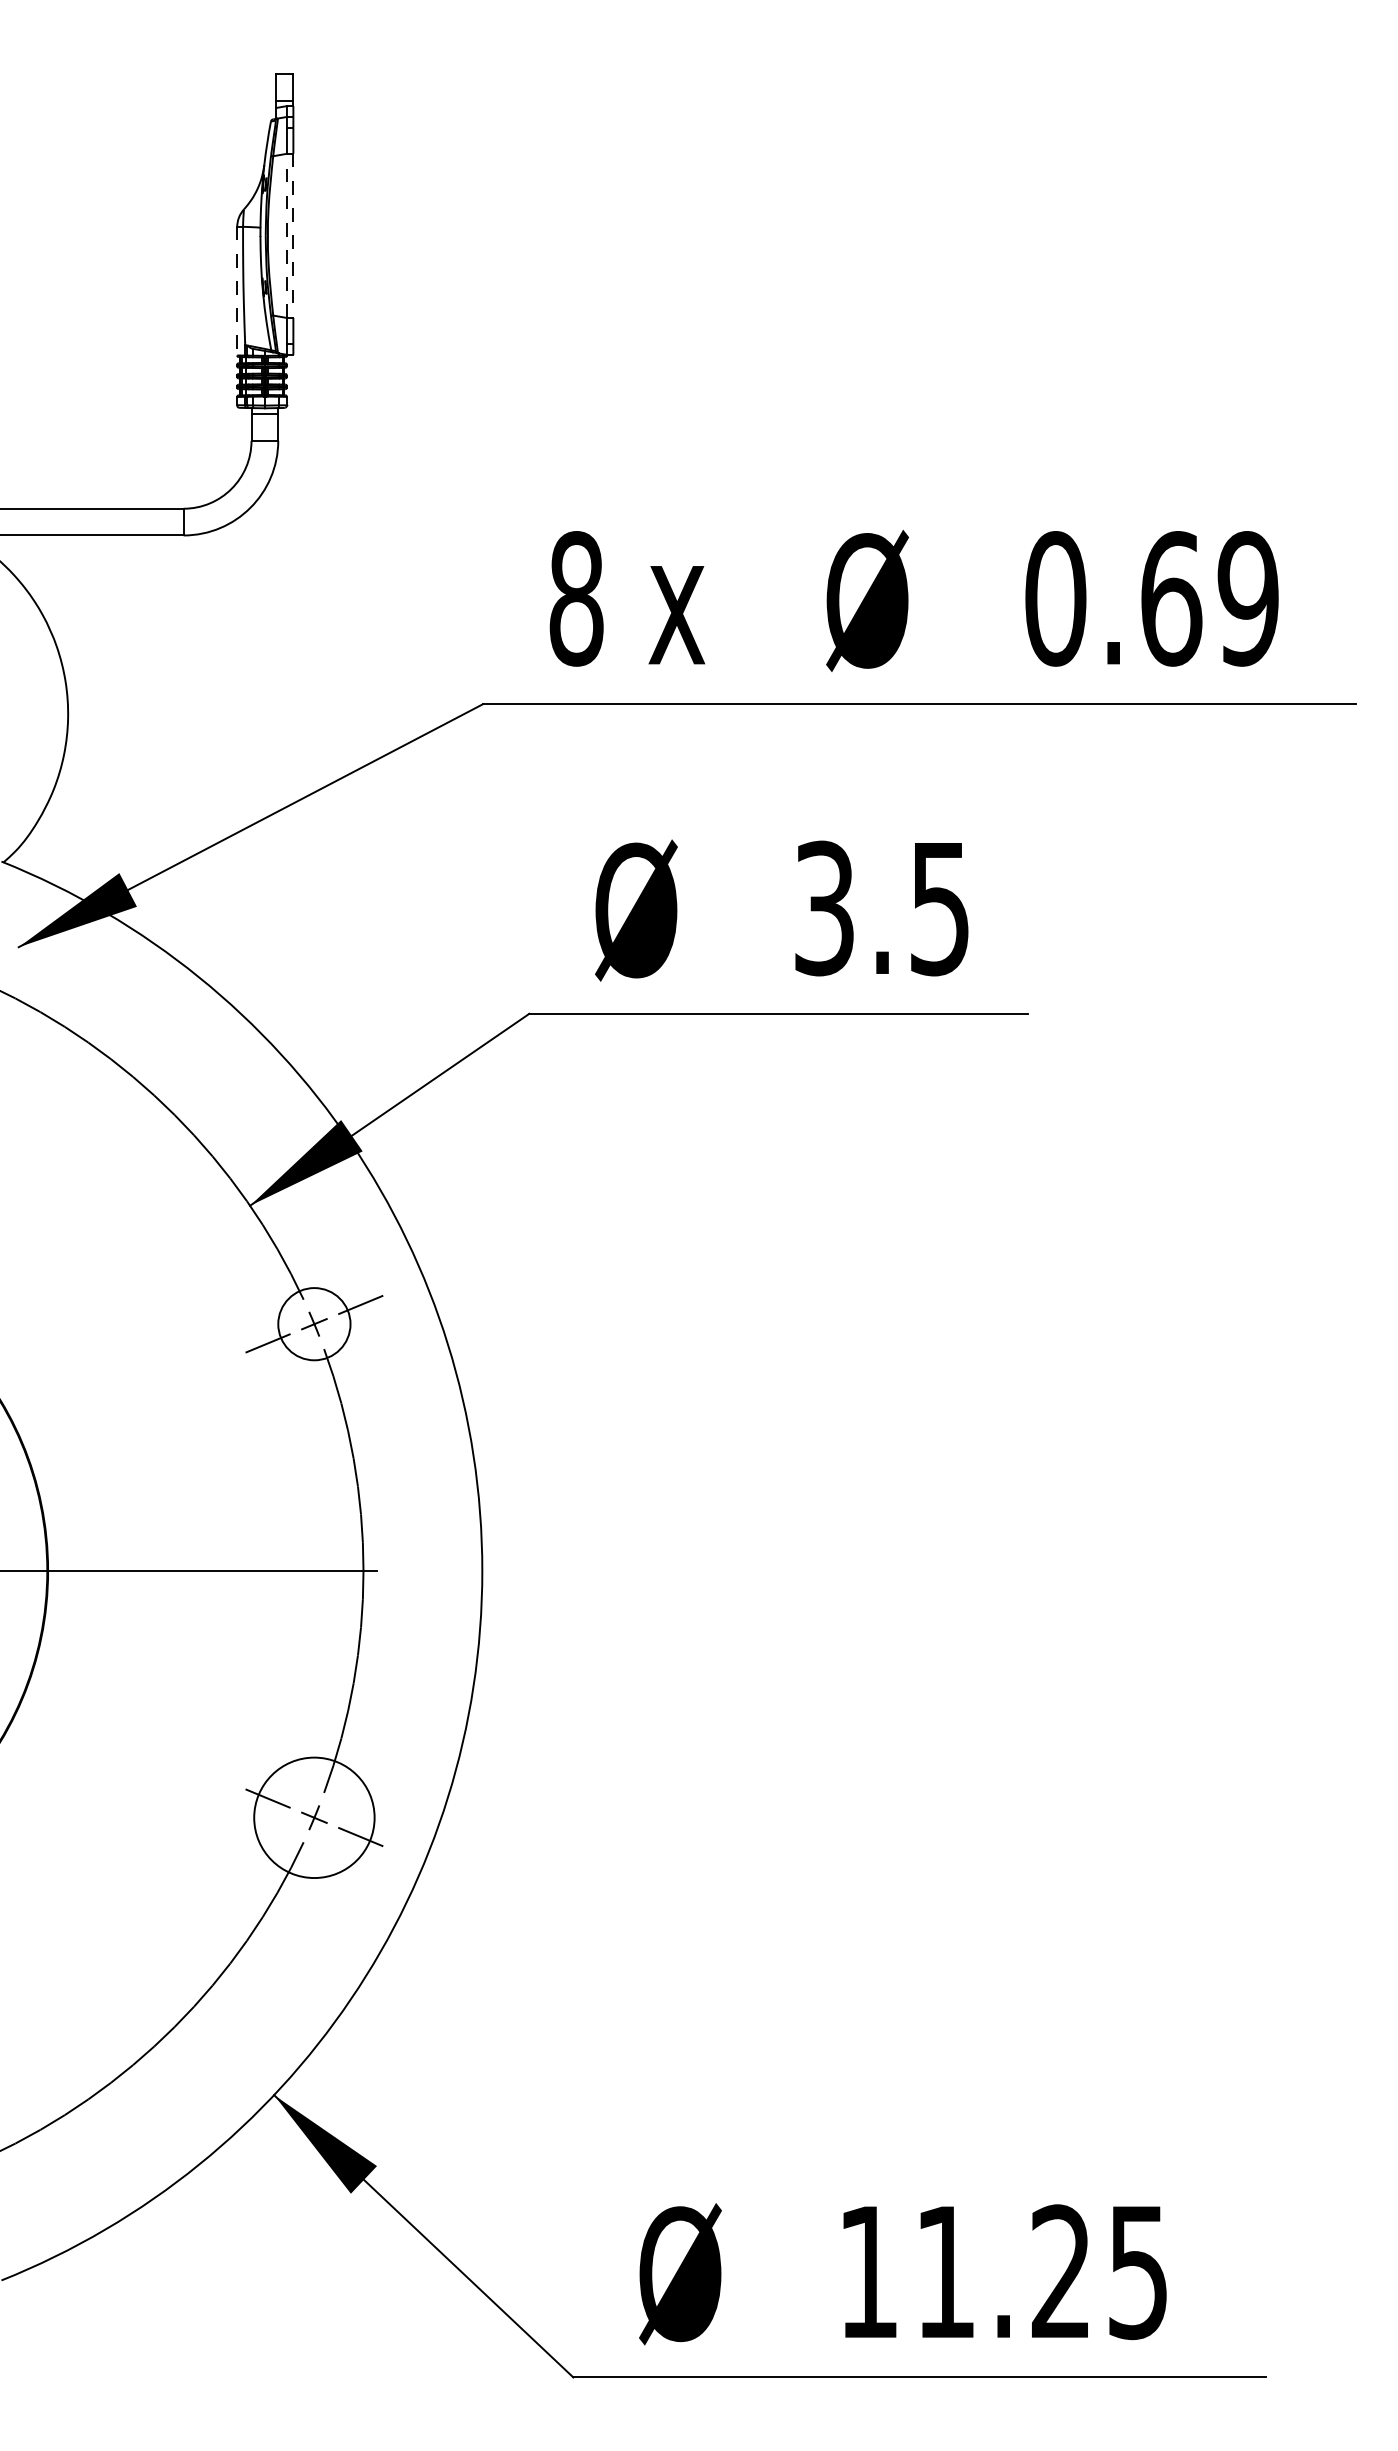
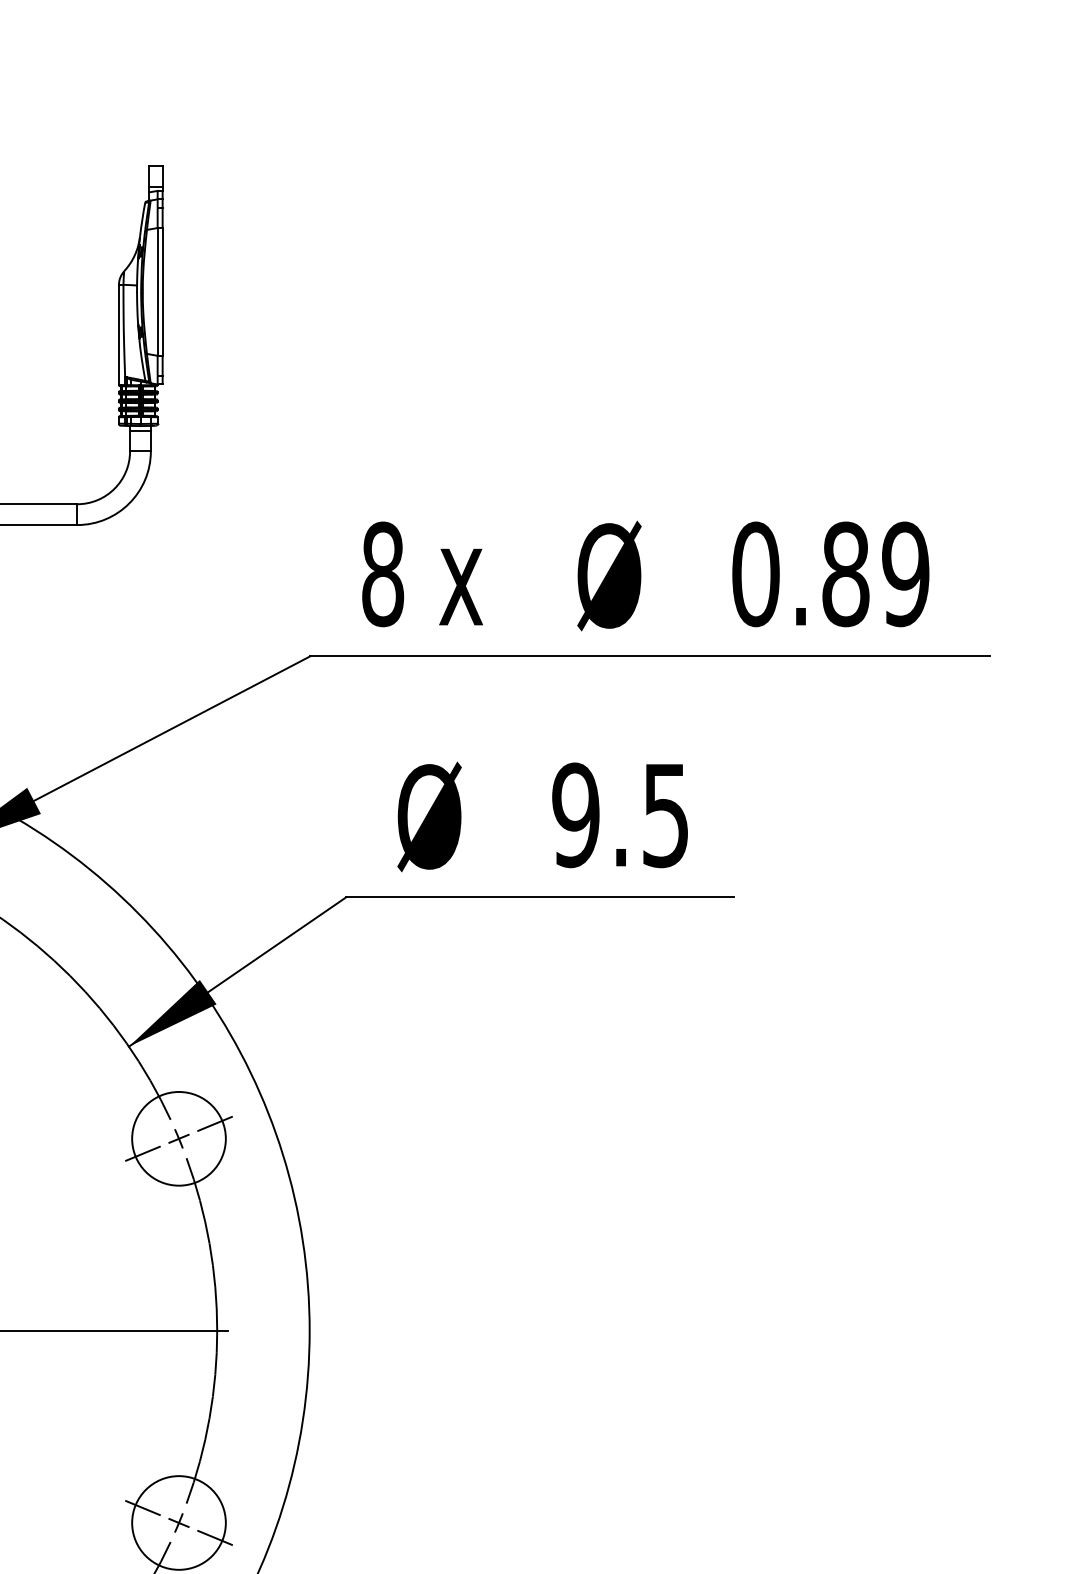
line: (286, 235) -> (157, 291), dashed -> solid
line: (293, 236) -> (162, 292), dashed -> solid
line: (237, 291) -> (119, 335), dashed -> solid
text: (1171, 598) -> (845, 574), 0.69 -> 0.89
text: (824, 908) -> (575, 815), 3.5 -> 9.5
circle: (314, 1323) -> (179, 1138), size x1.67

